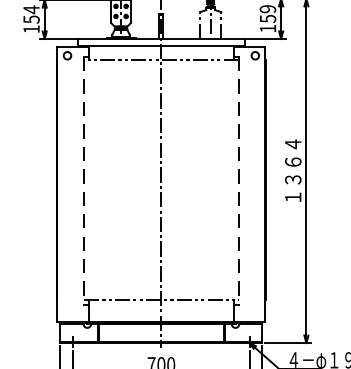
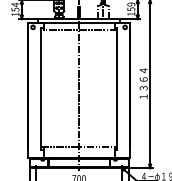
line: (84, 180) -> (41, 88), dashed -> solid
line: (239, 180) -> (117, 88), dashed -> solid

